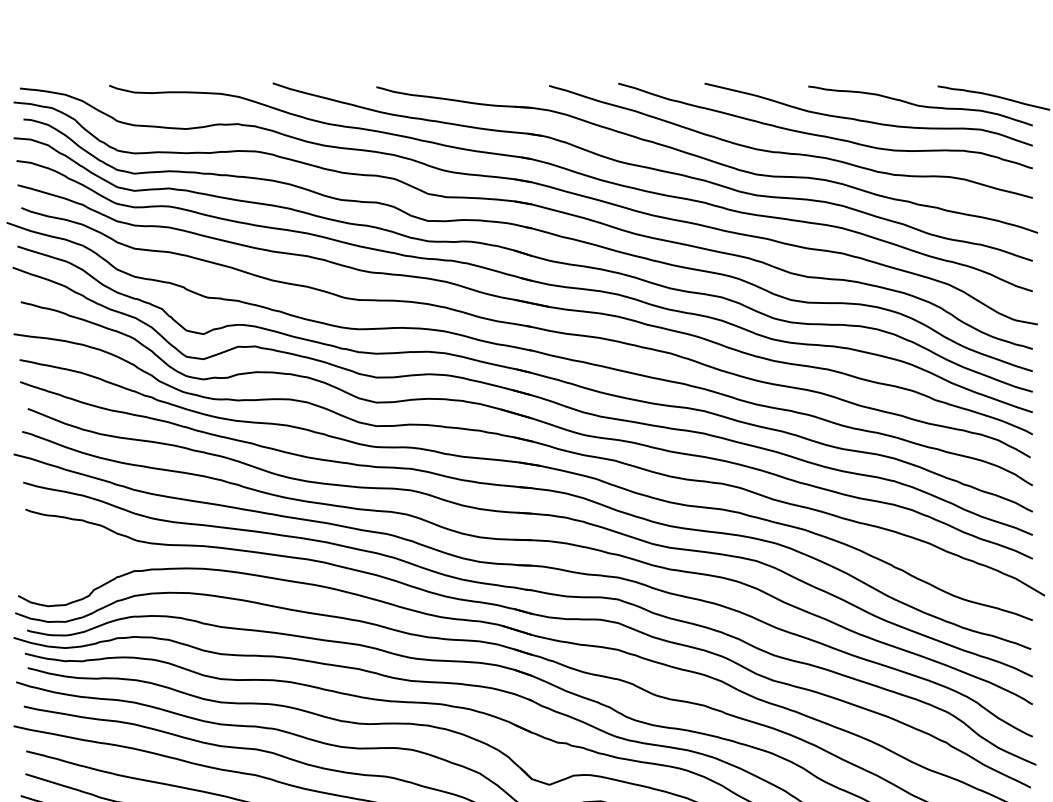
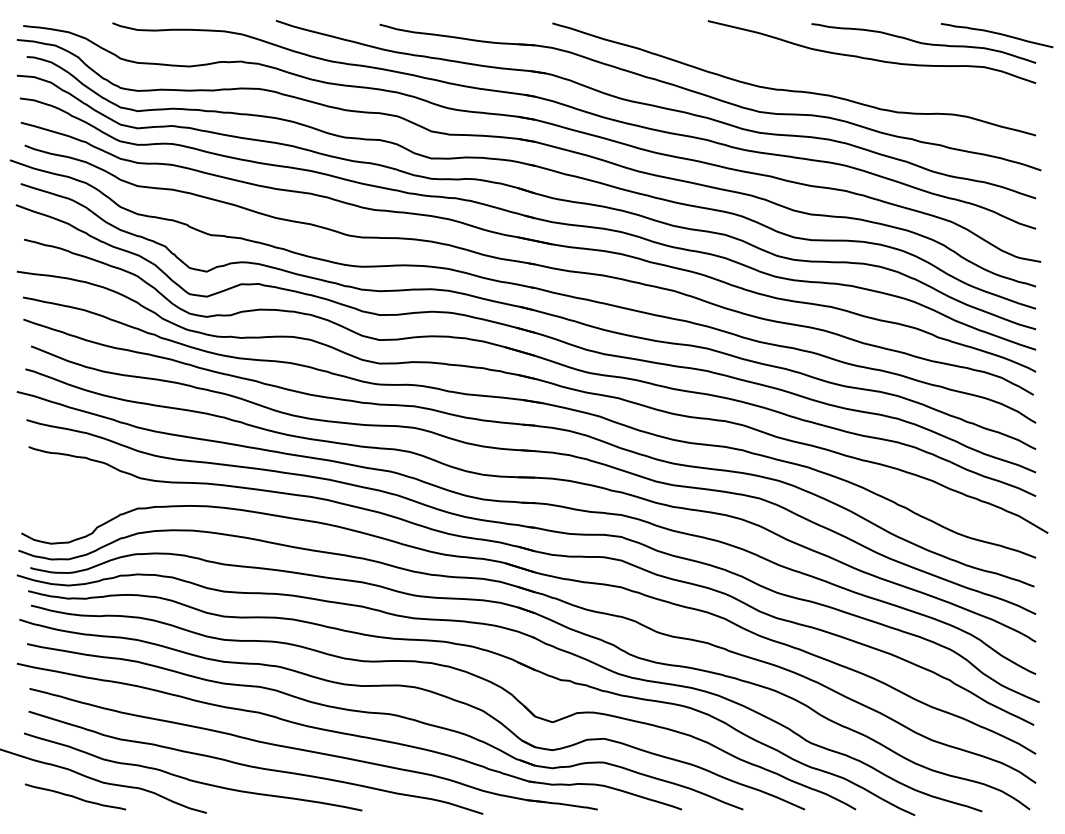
curve: (823, 135) -> (826, 72), removed

